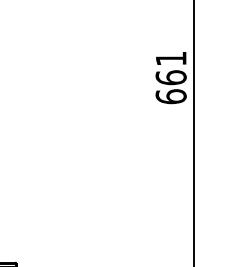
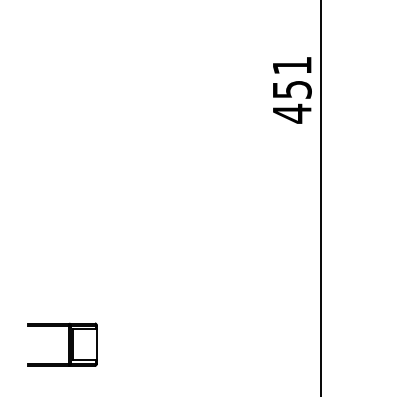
text: (170, 87) -> (291, 101), 661 -> 451

